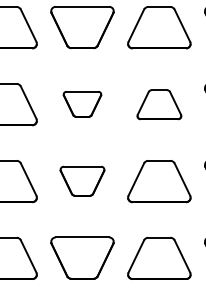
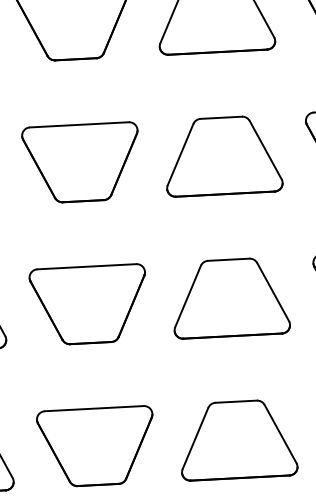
part: (82, 103) -> (81, 161), size x1.67
part: (159, 104) -> (223, 155), size x1.43
part: (82, 180) -> (88, 303), size x1.43

